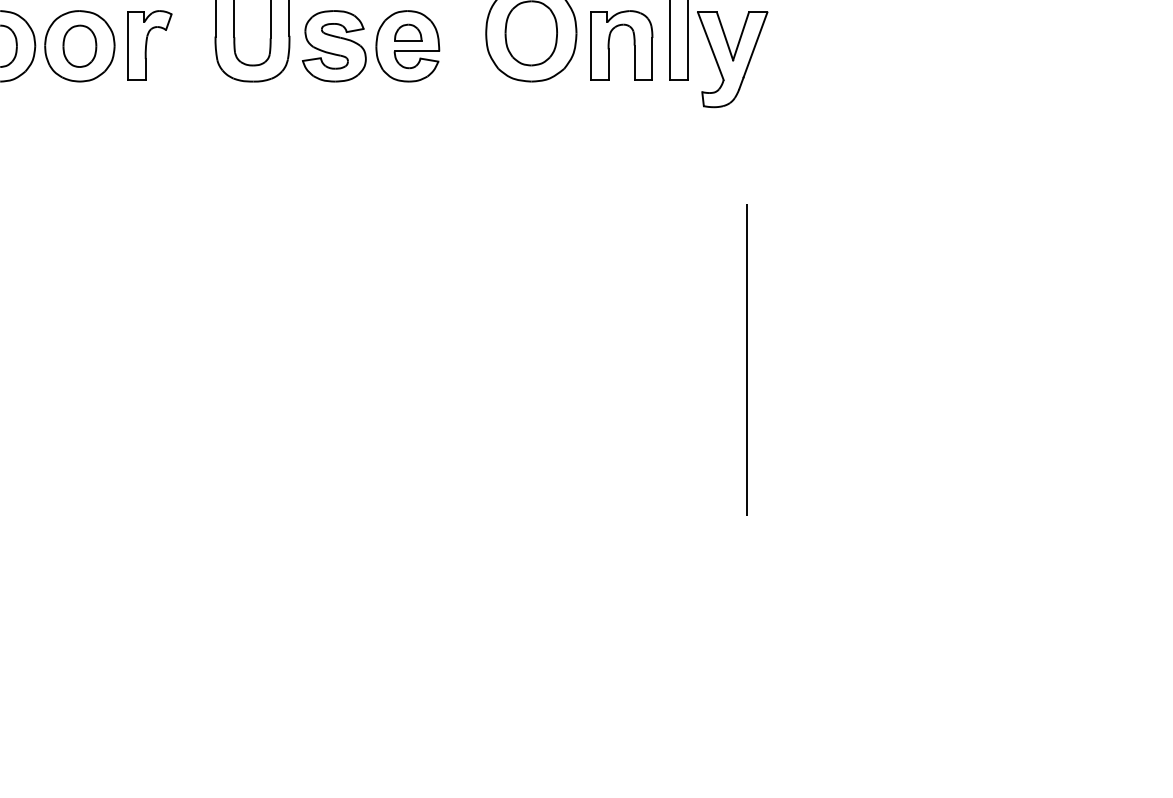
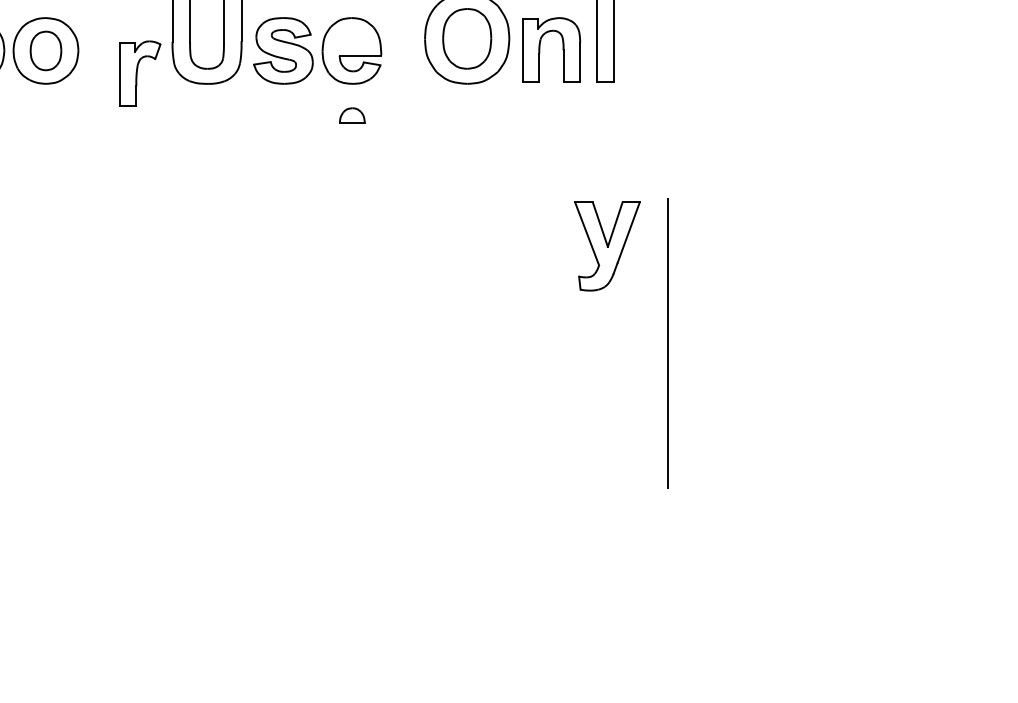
part: (408, 32) -> (352, 115), moved
part: (149, 45) -> (139, 73), moved
part: (732, 59) -> (607, 246), moved

